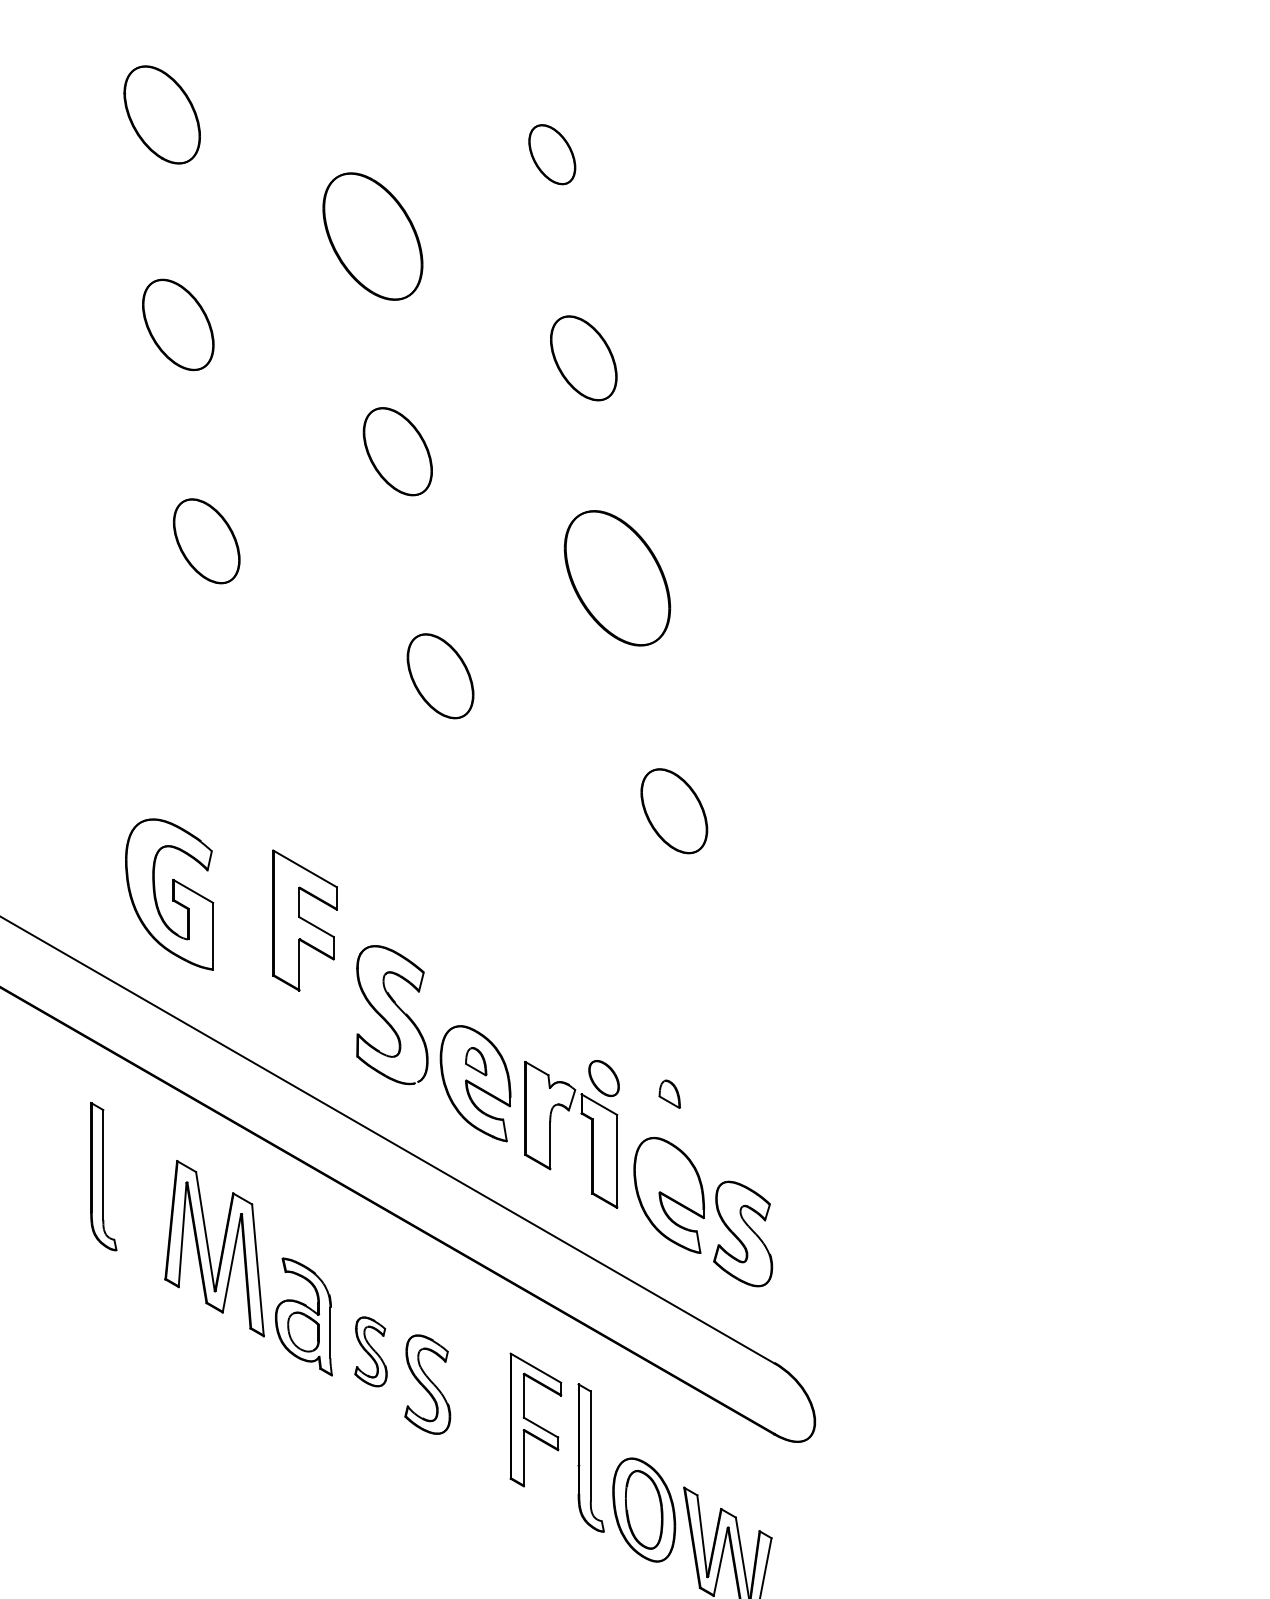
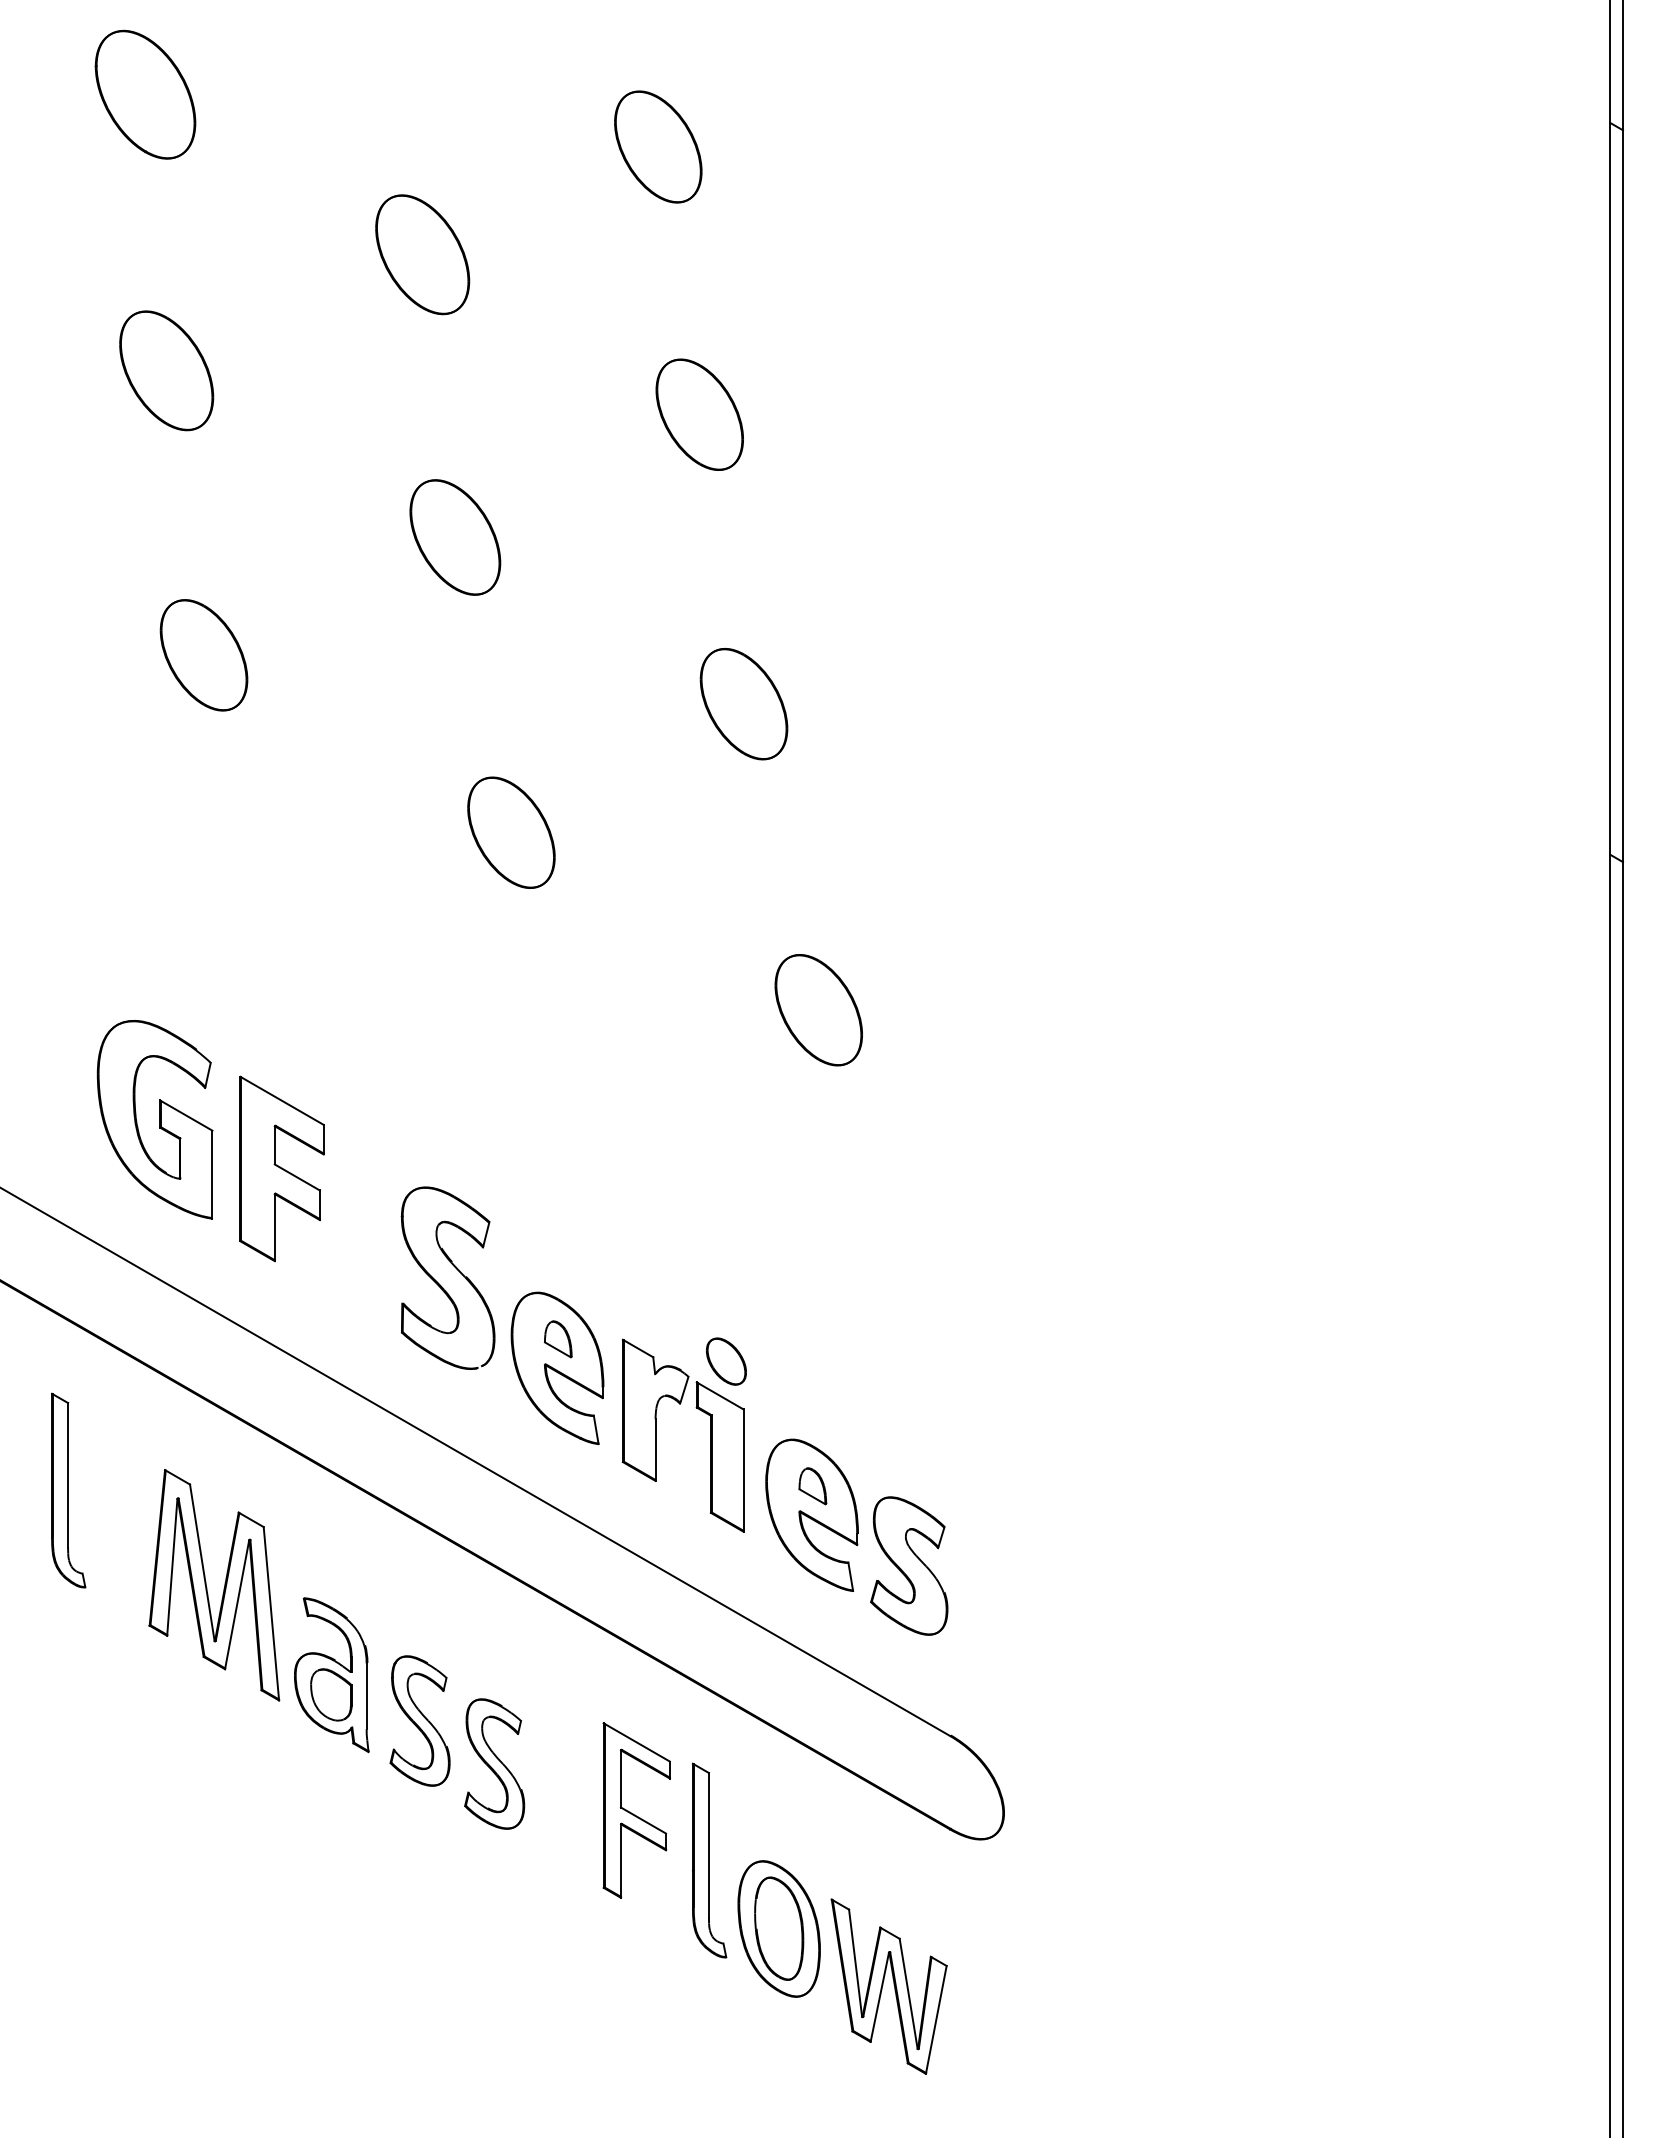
part: (552, 154) -> (658, 146), size x1.43
part: (372, 236) -> (422, 254), size x0.71
part: (617, 578) -> (743, 704), size x0.62
part: (304, 920) -> (281, 1168), moved
part: (669, 1094) -> (812, 1486), moved
part: (370, 1351) -> (419, 1720), size x1.43

